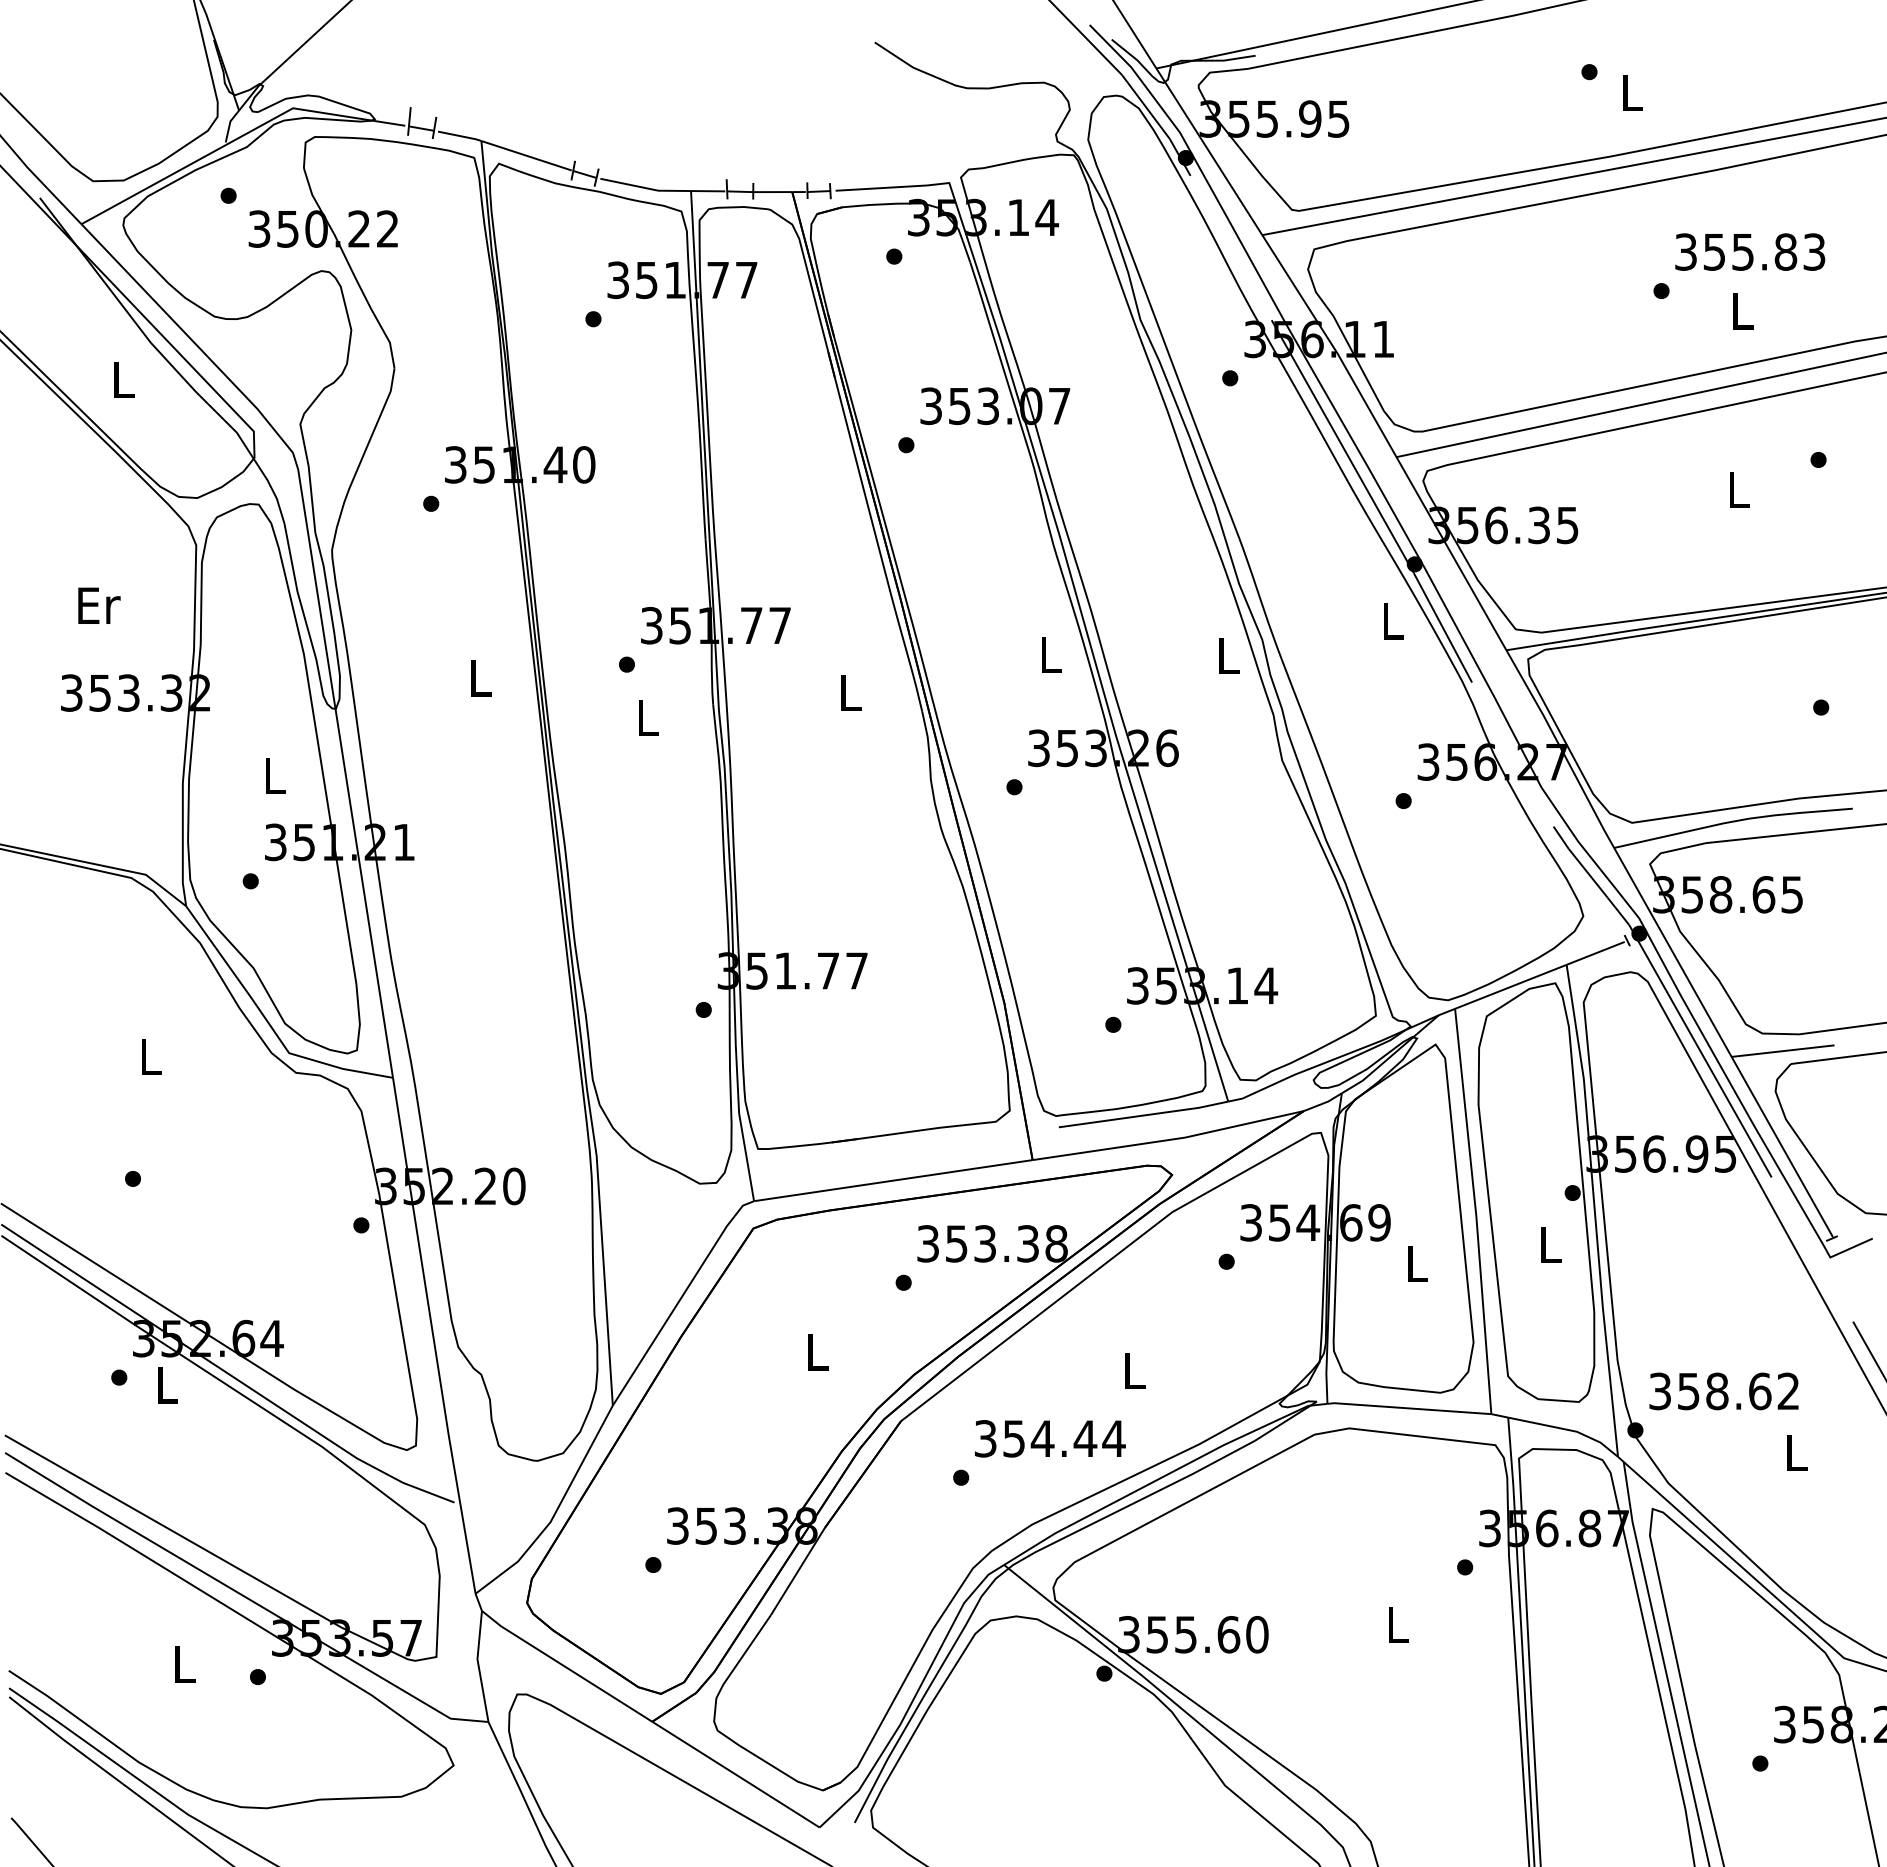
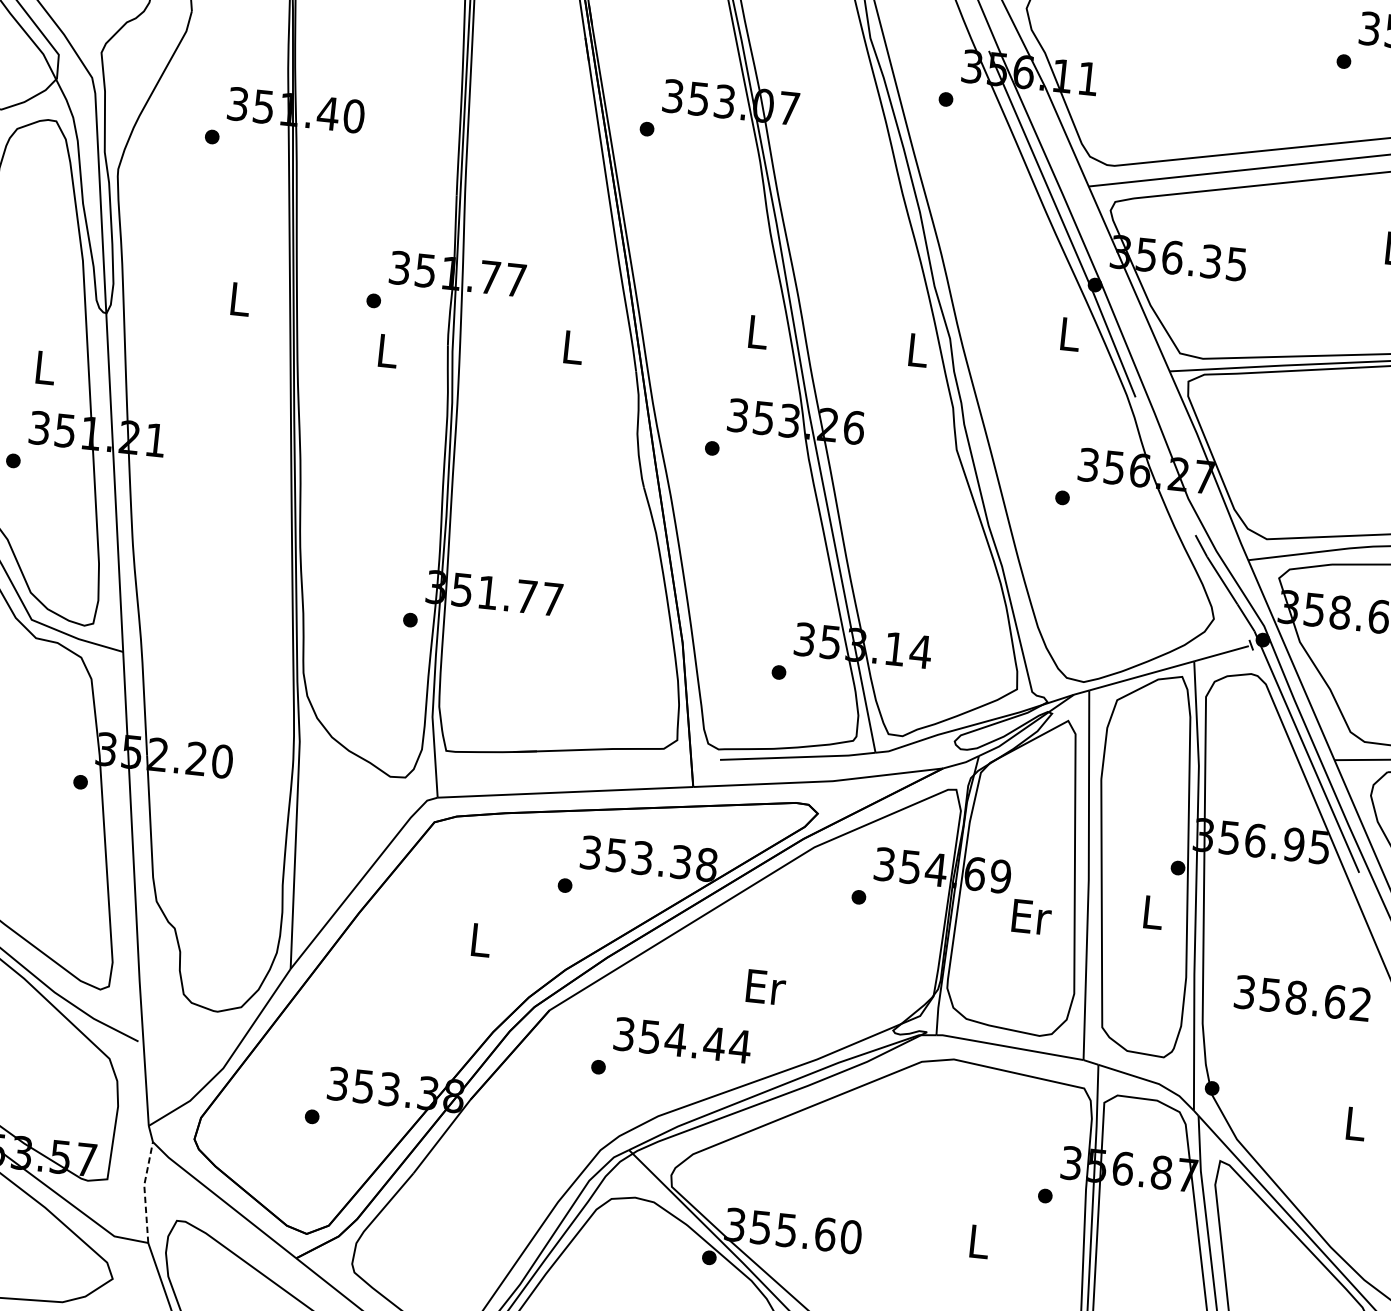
text: (1418, 1263) -> (1032, 917), L -> Er
text: (1135, 1371) -> (766, 987), L -> Er
text: (1723, 1391) -> (1302, 998), moved
line: (478, 1666) -> (144, 1191), solid -> dashed

